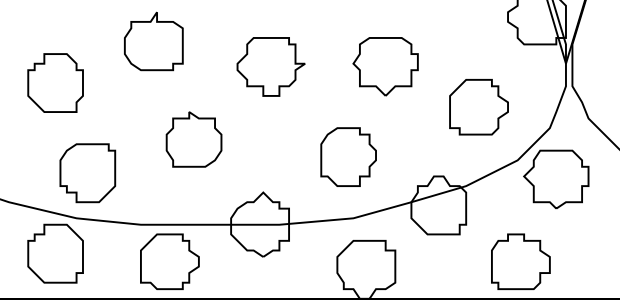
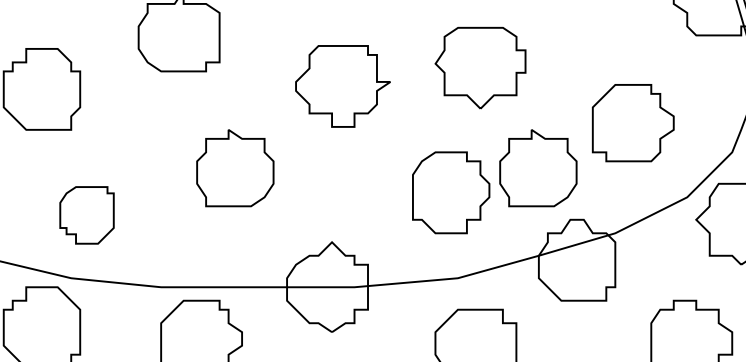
part: (270, 66) -> (342, 85), moved
part: (385, 66) -> (480, 67), moved
part: (410, 139) -> (537, 168), added
part: (87, 173) -> (86, 215), size x0.7

